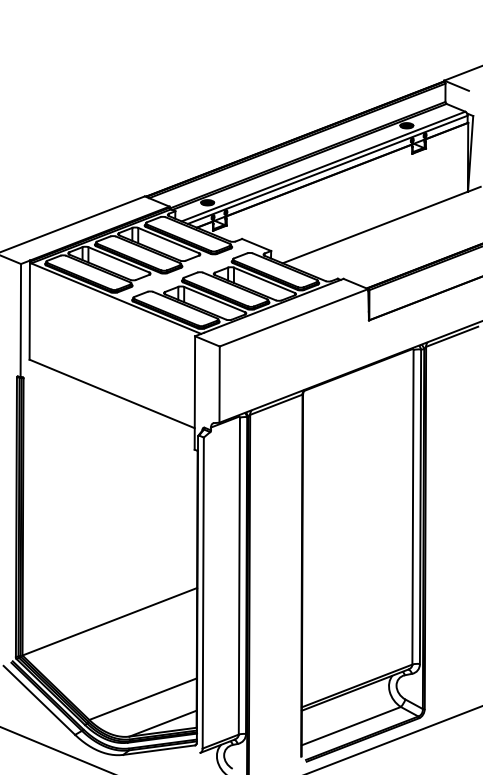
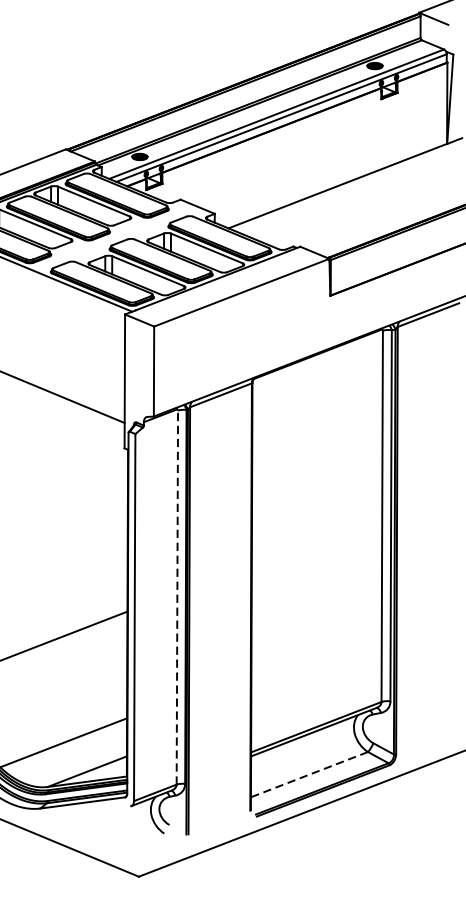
line: (239, 575) -> (177, 596), solid -> dashed
line: (350, 726) -> (308, 775), solid -> dashed

